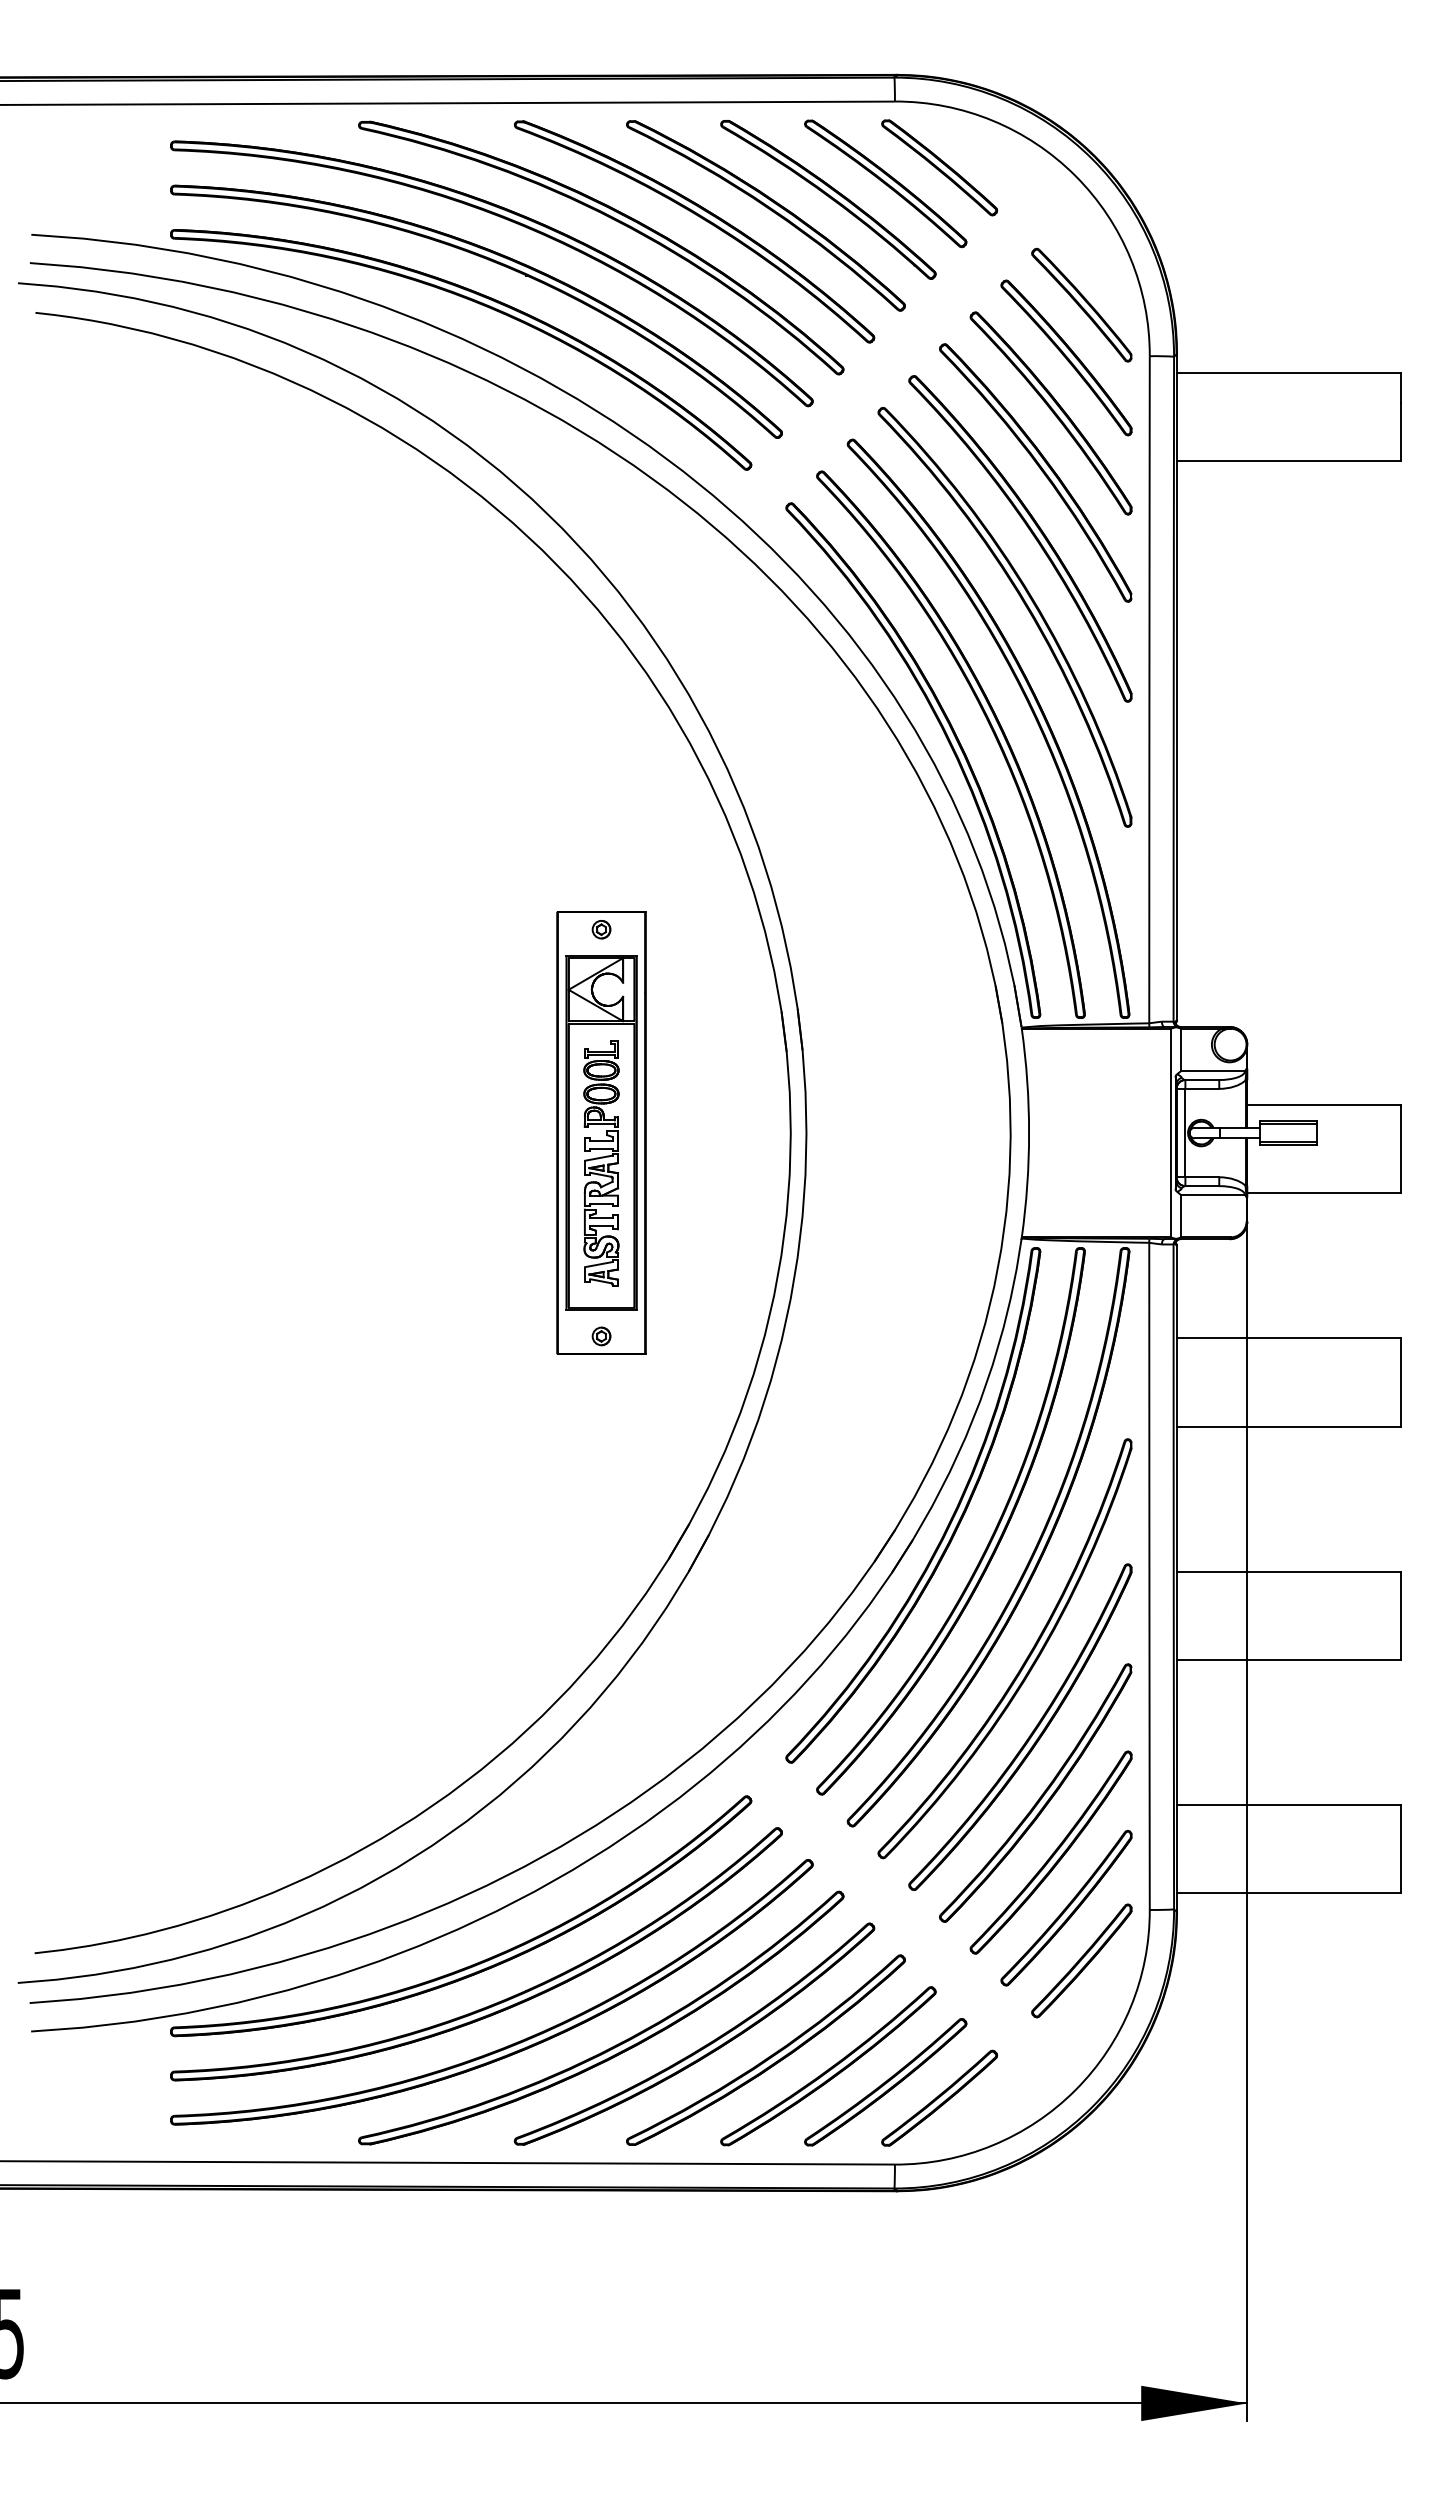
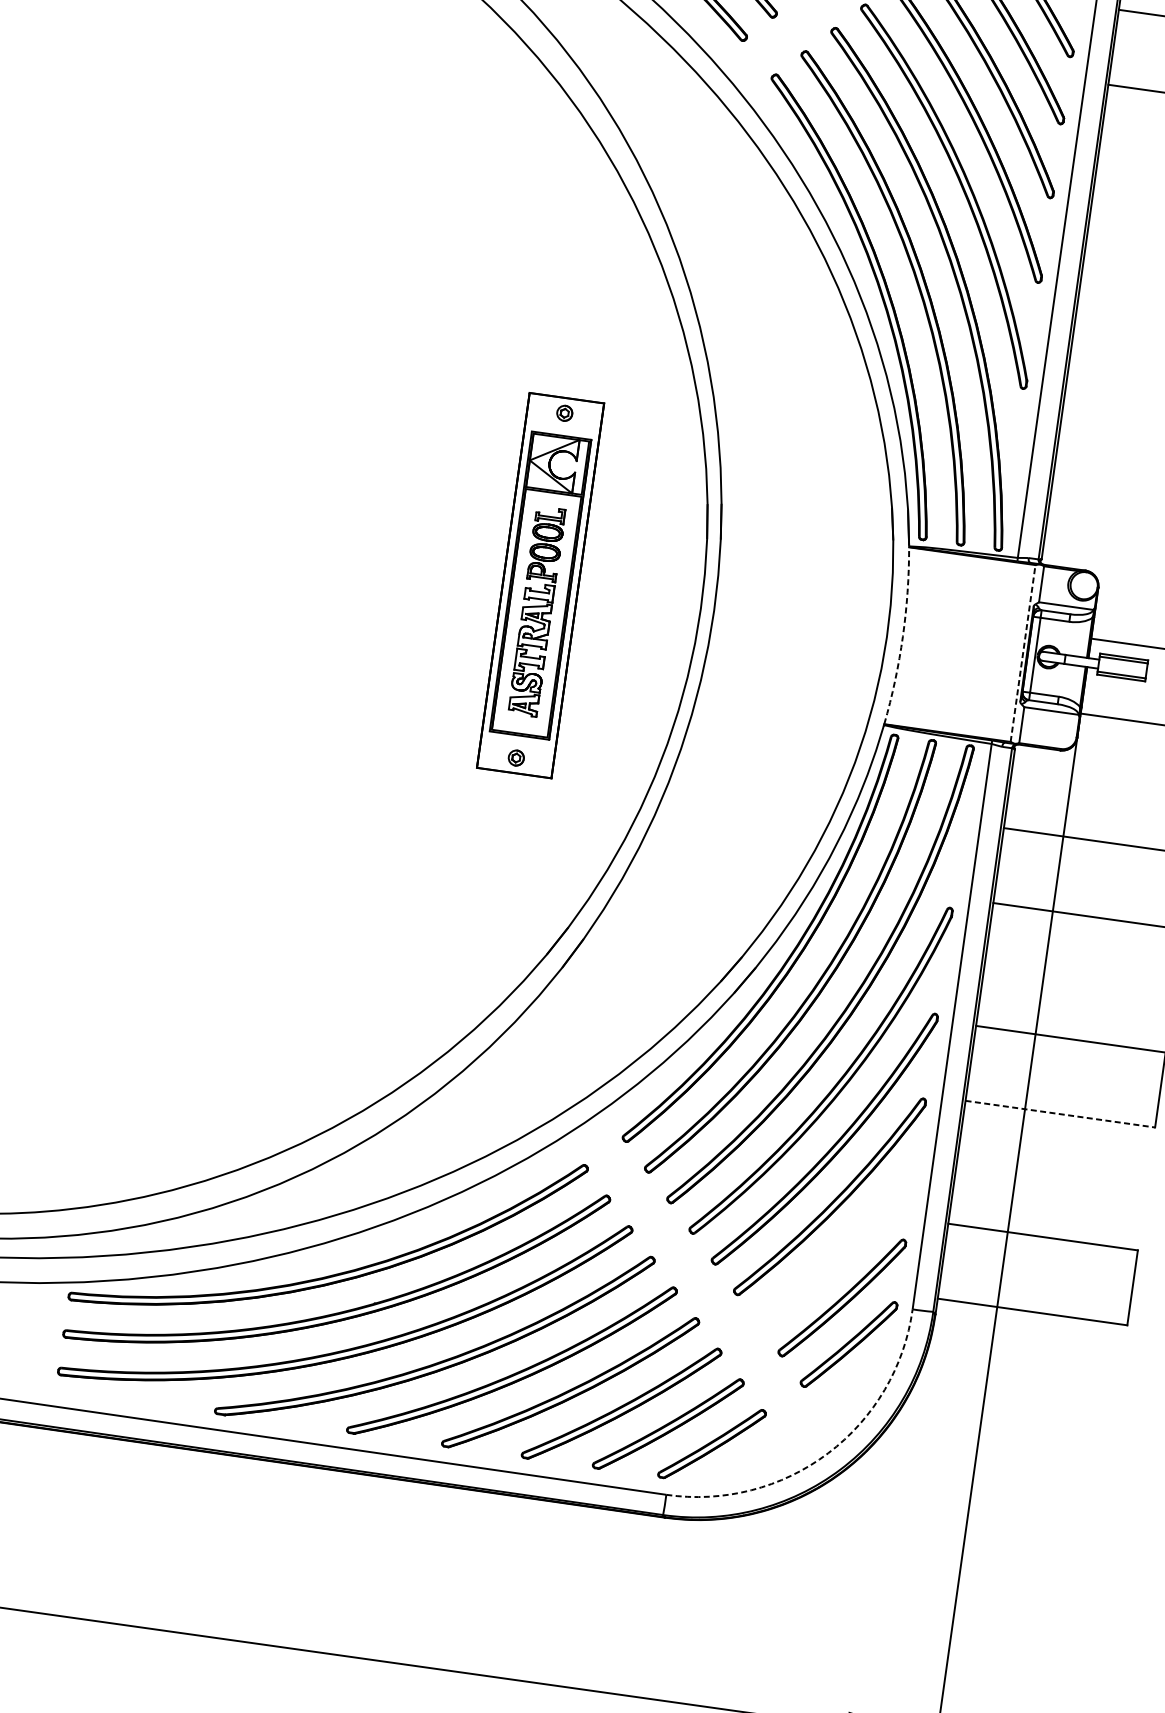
line: (1170, 1132) -> (1022, 652), solid -> dashed
arc: (1029, 1133) -> (903, 637), solid -> dashed
line: (1288, 1660) -> (1059, 1114), solid -> dashed
part: (1050, 1852) -> (835, 1248), removed
arc: (1075, 2090) -> (828, 1453), solid -> dashed

